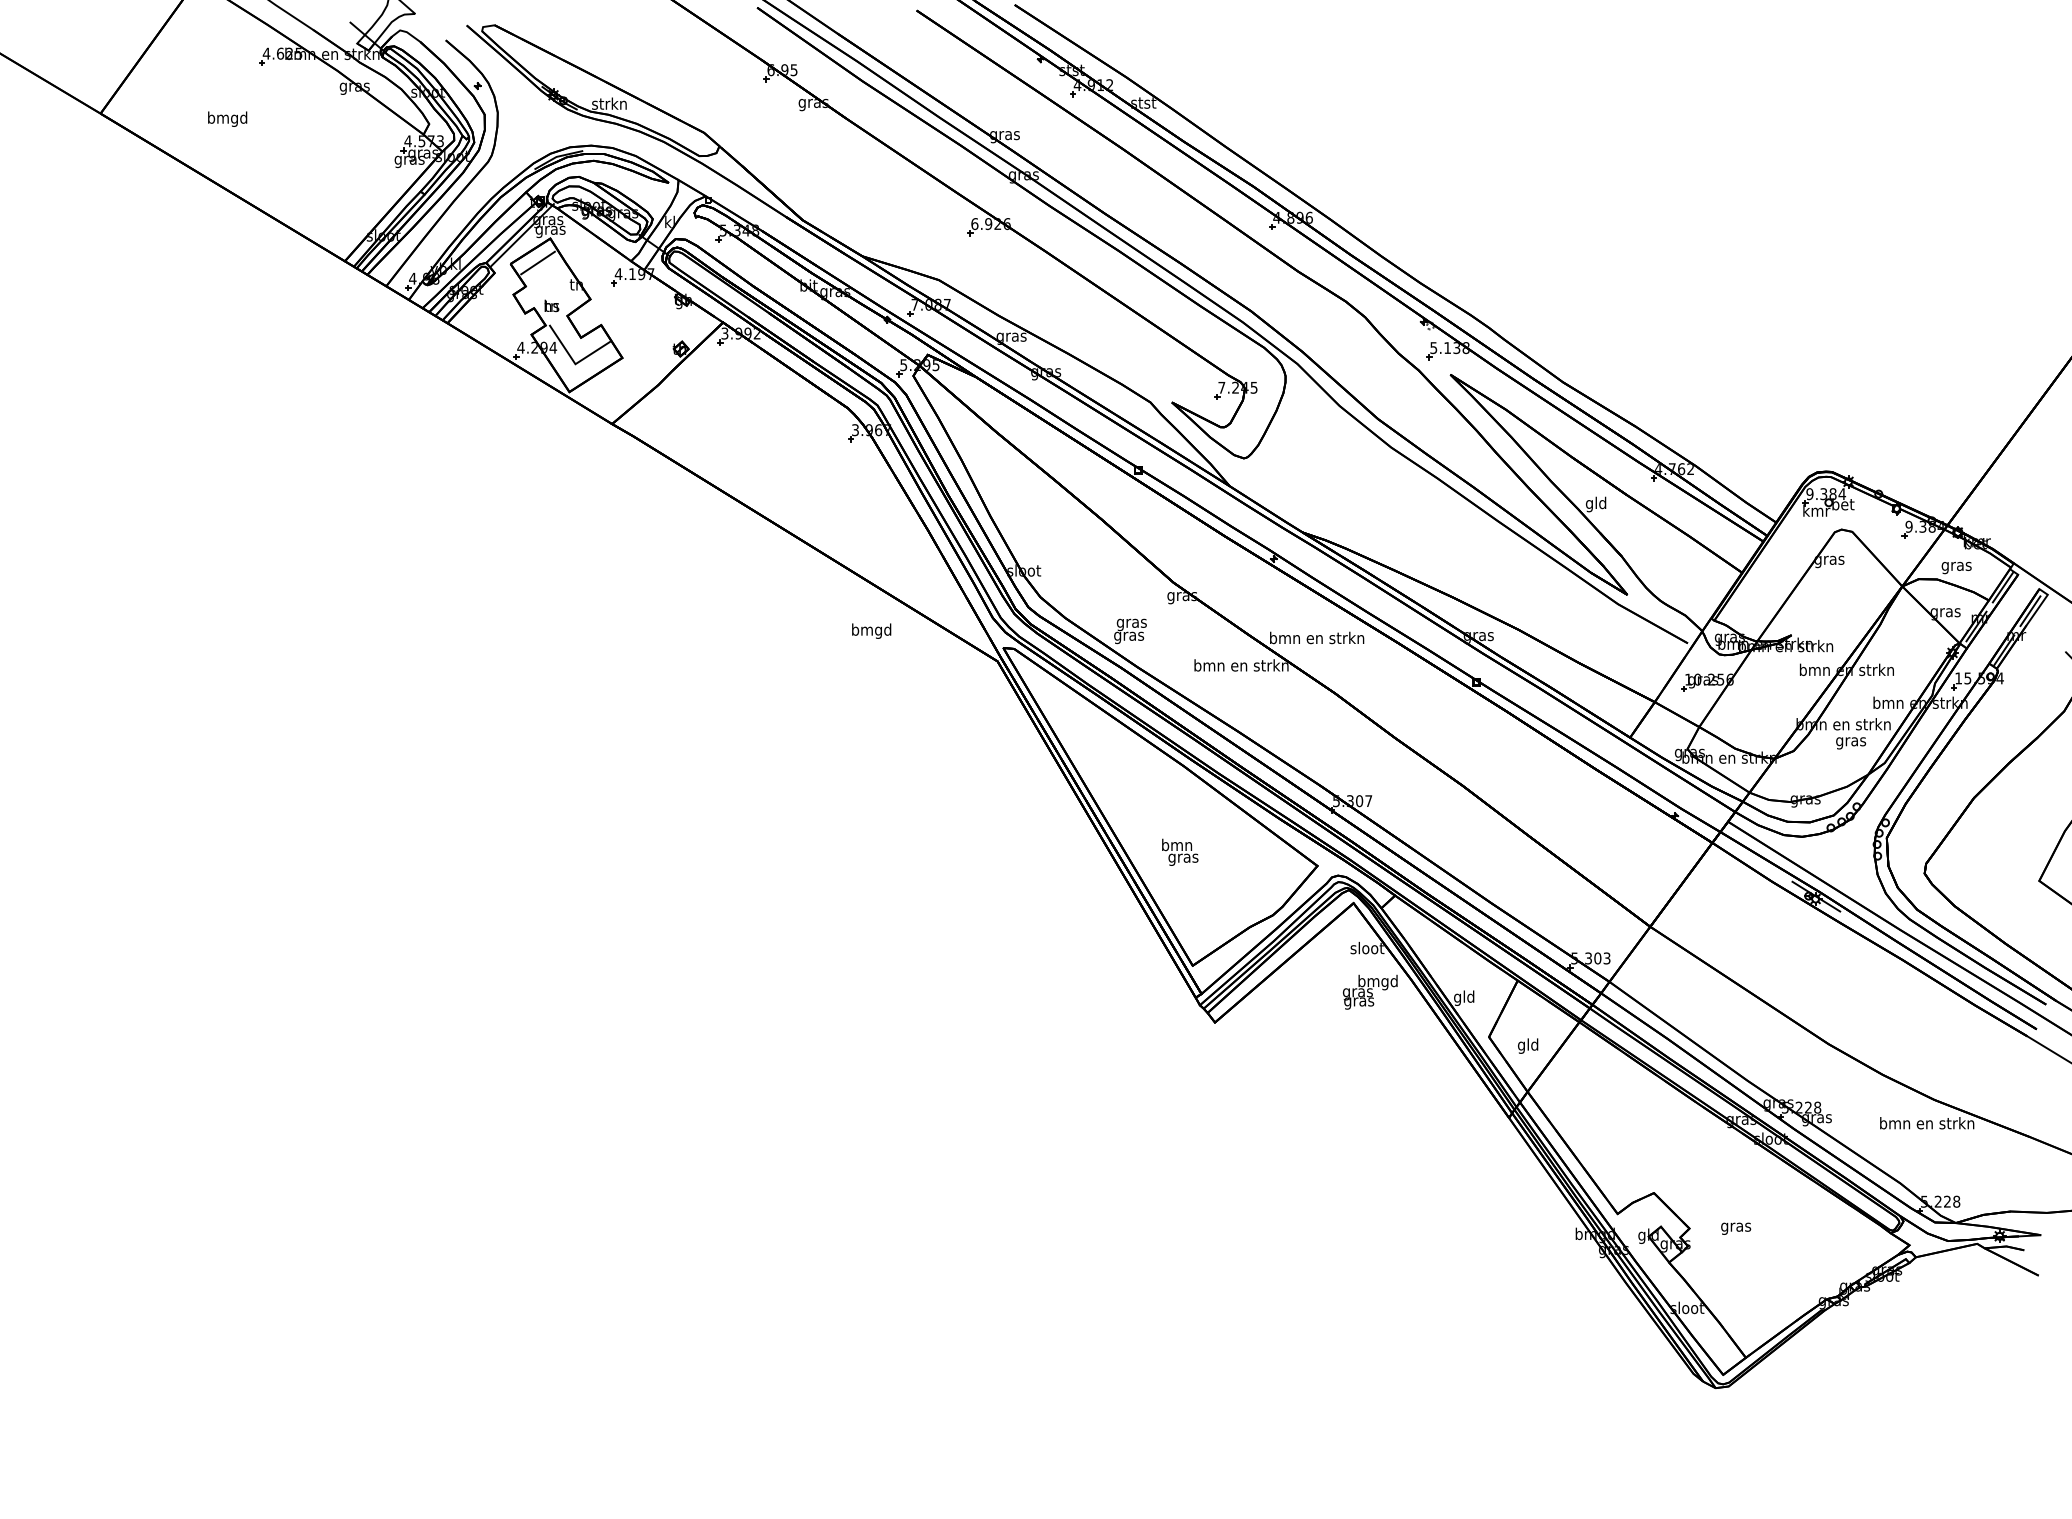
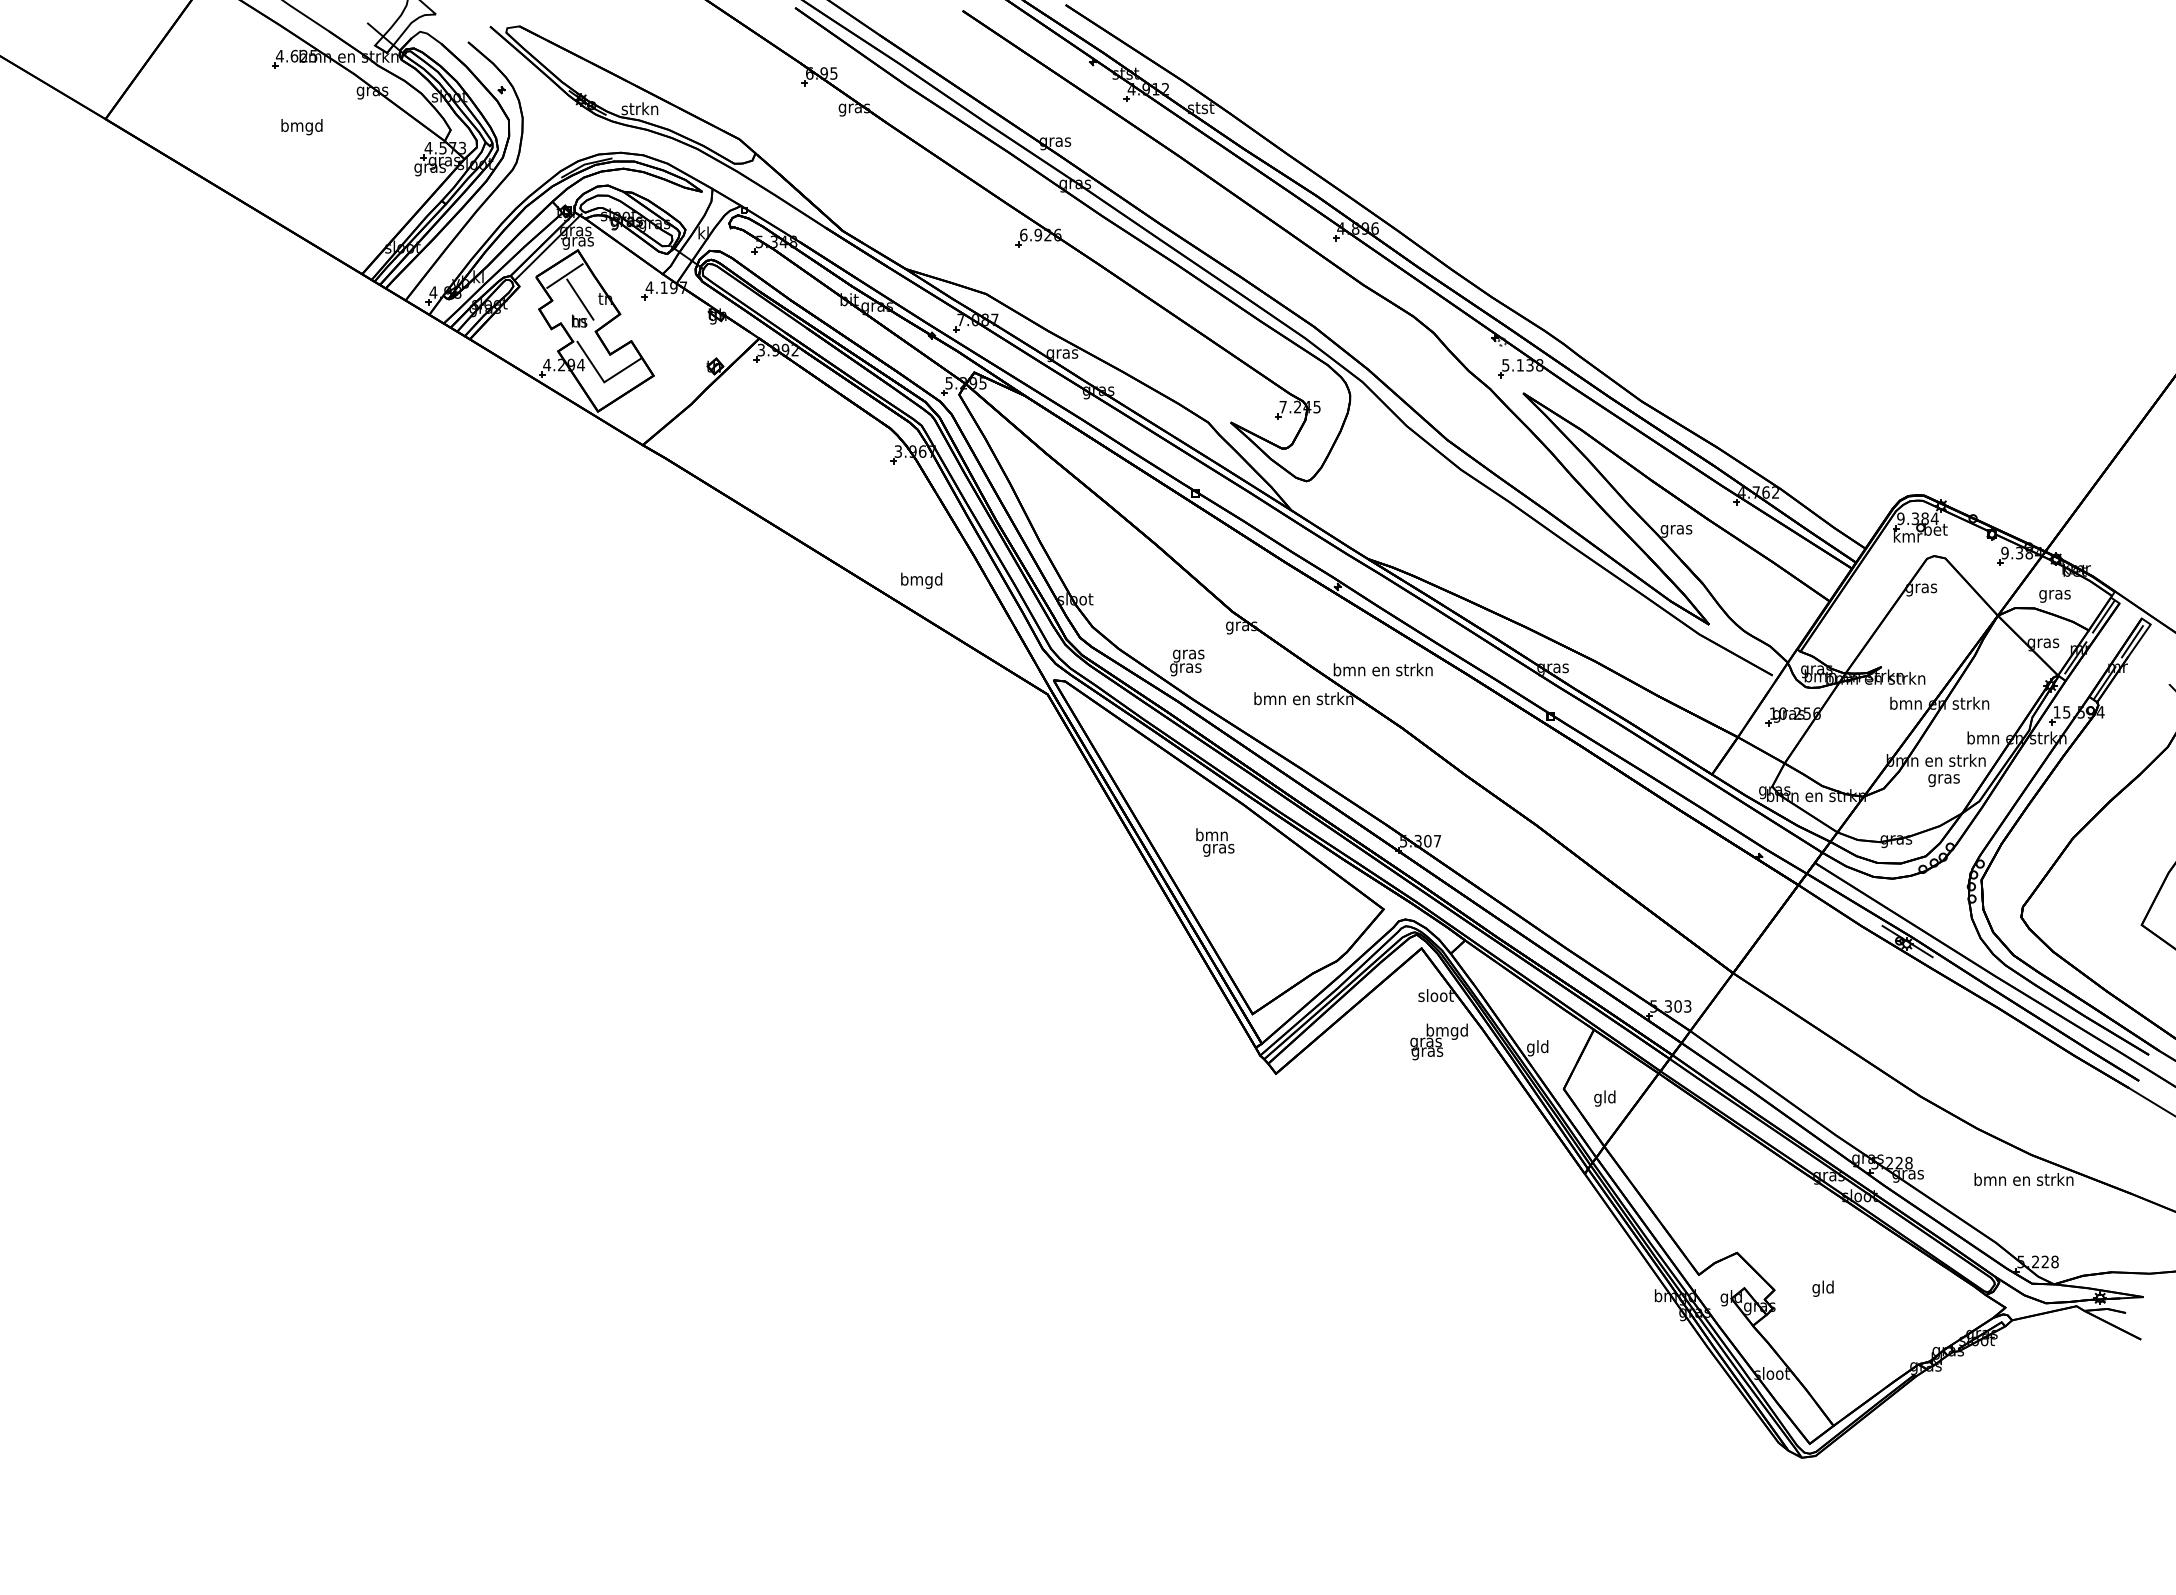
text: (227, 118) -> (301, 126), moved
line: (552, 285) -> (580, 299), added
text: (1596, 504) -> (1676, 529), gld -> gras
text: (871, 630) -> (921, 580), moved
text: (1180, 851) -> (1215, 841), moved
text: (1736, 1226) -> (1823, 1287), gras -> gld

